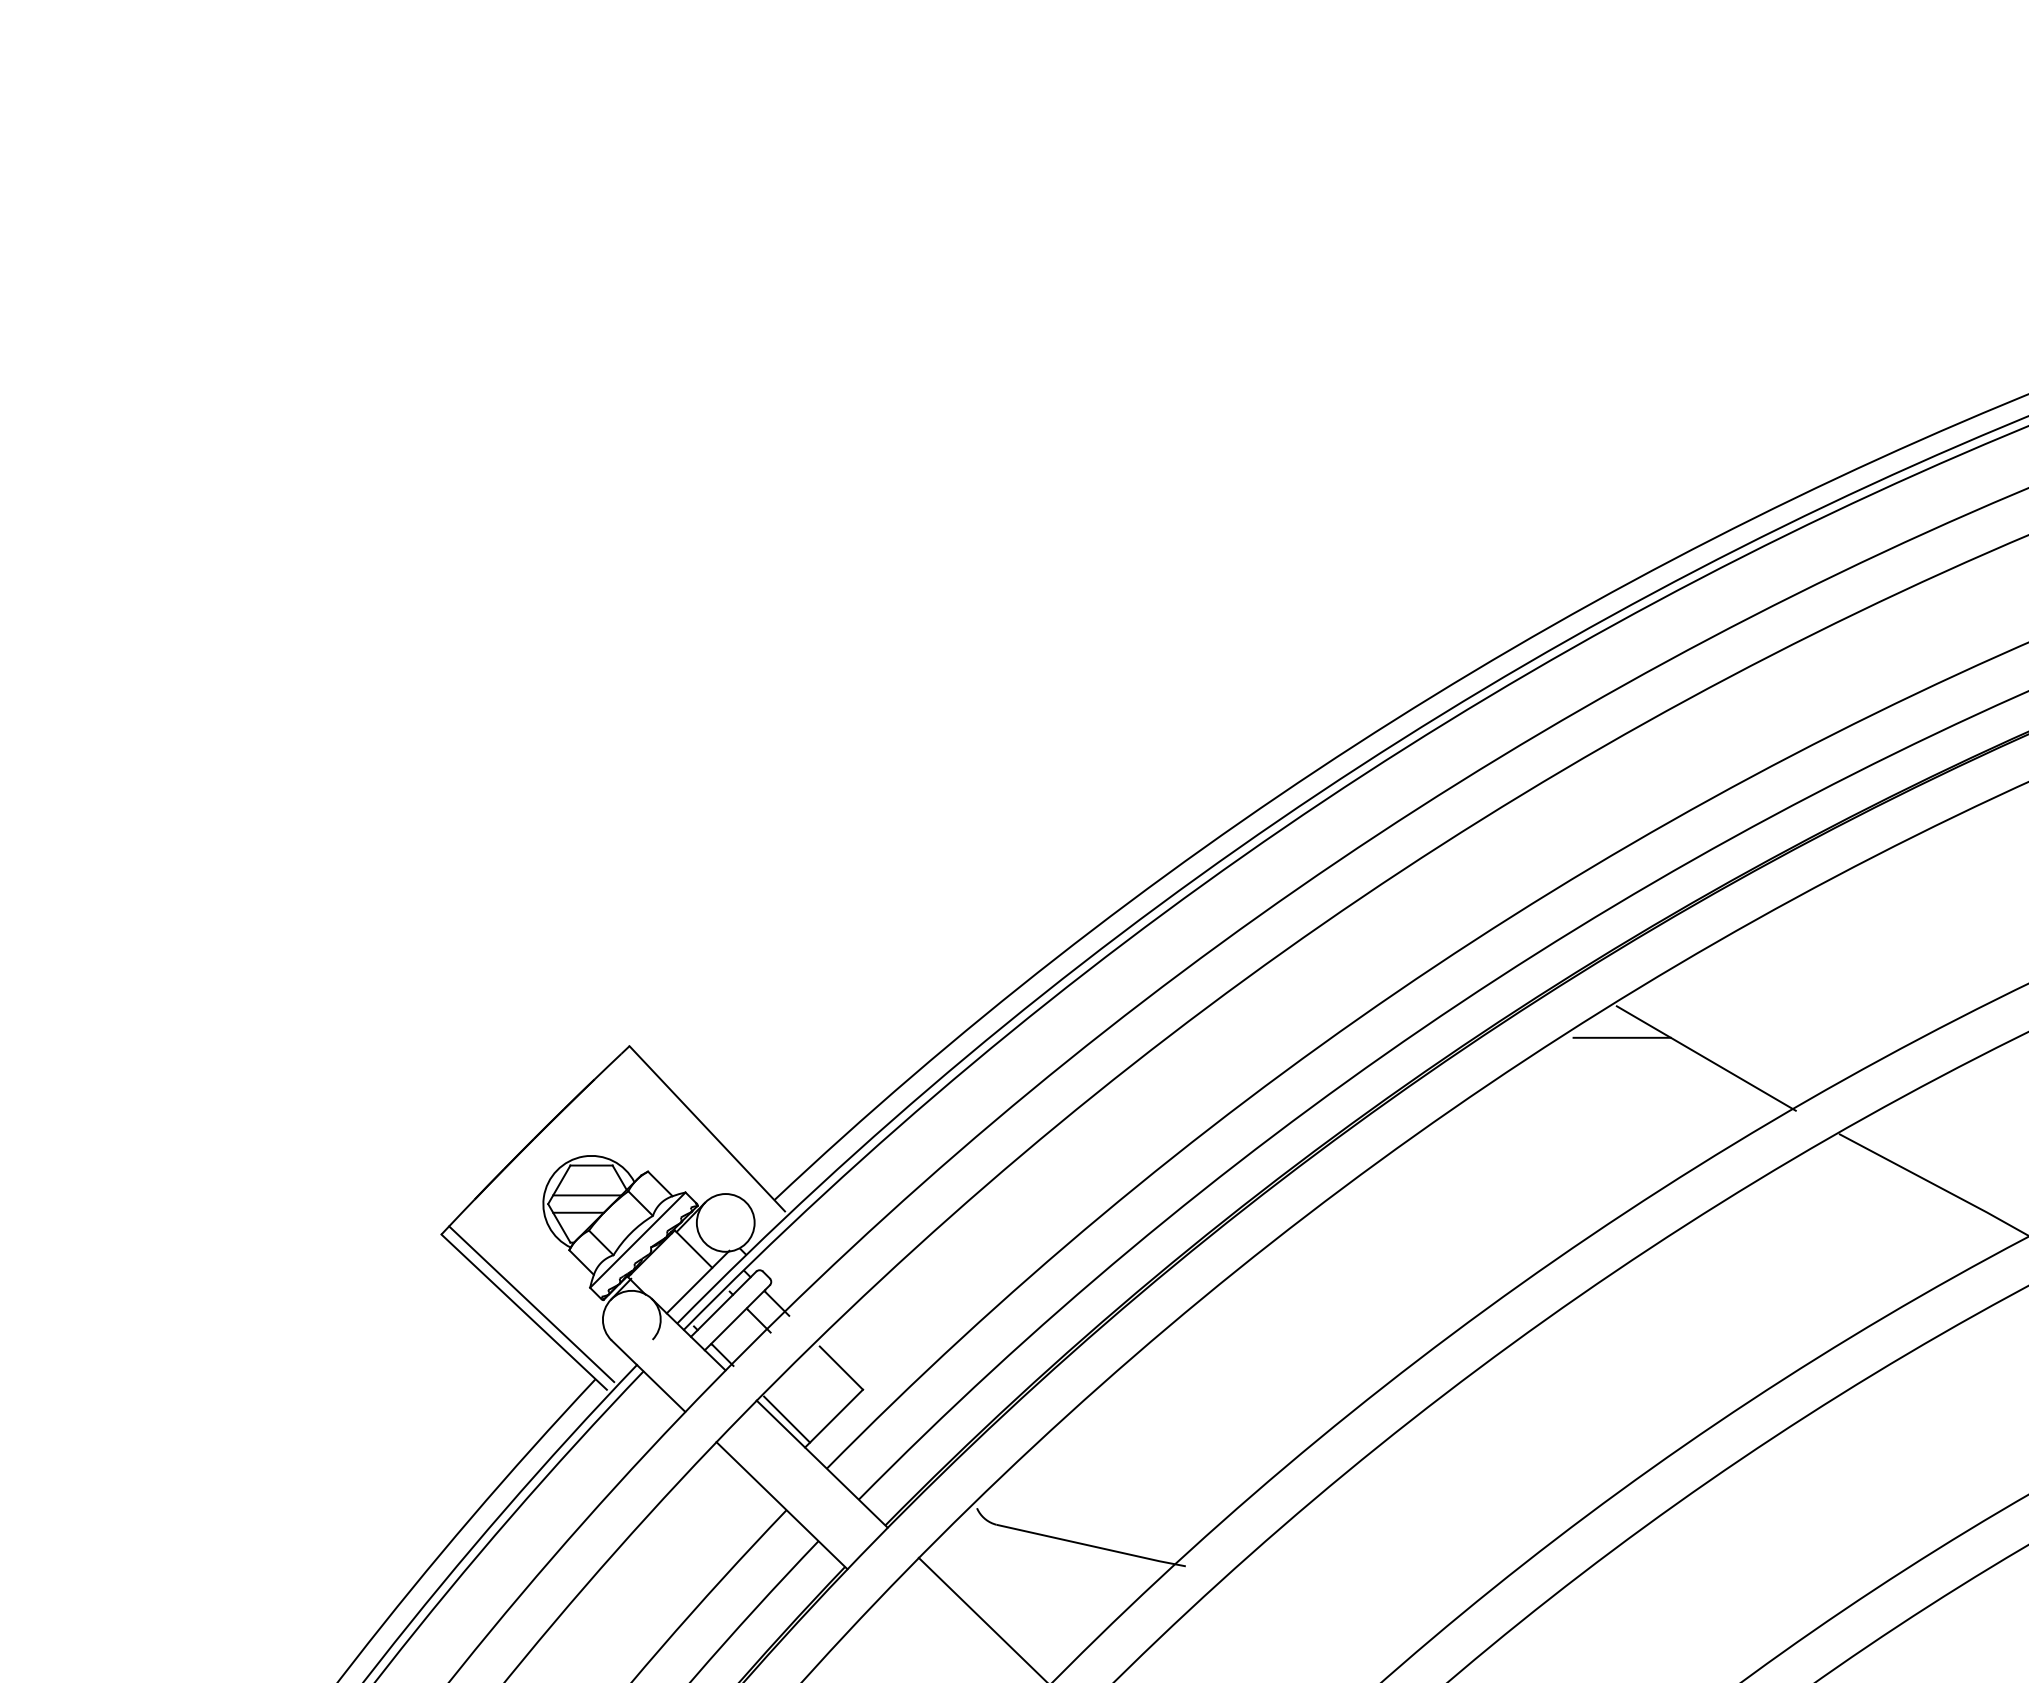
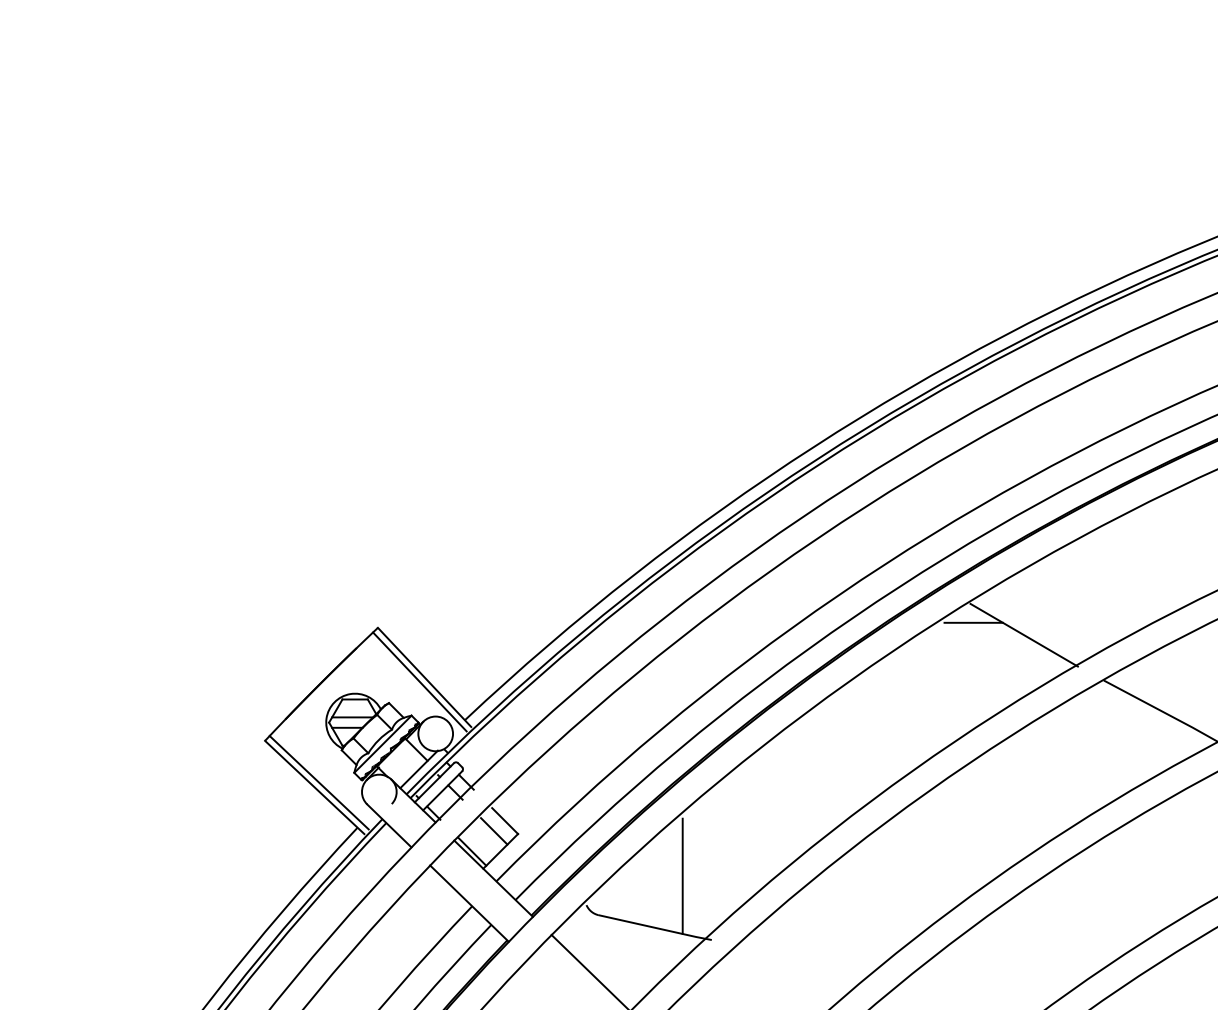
line: (698, 1135) -> (419, 681), added
line: (823, 1385) -> (494, 831), added
line: (1136, 1458) -> (682, 875), added

